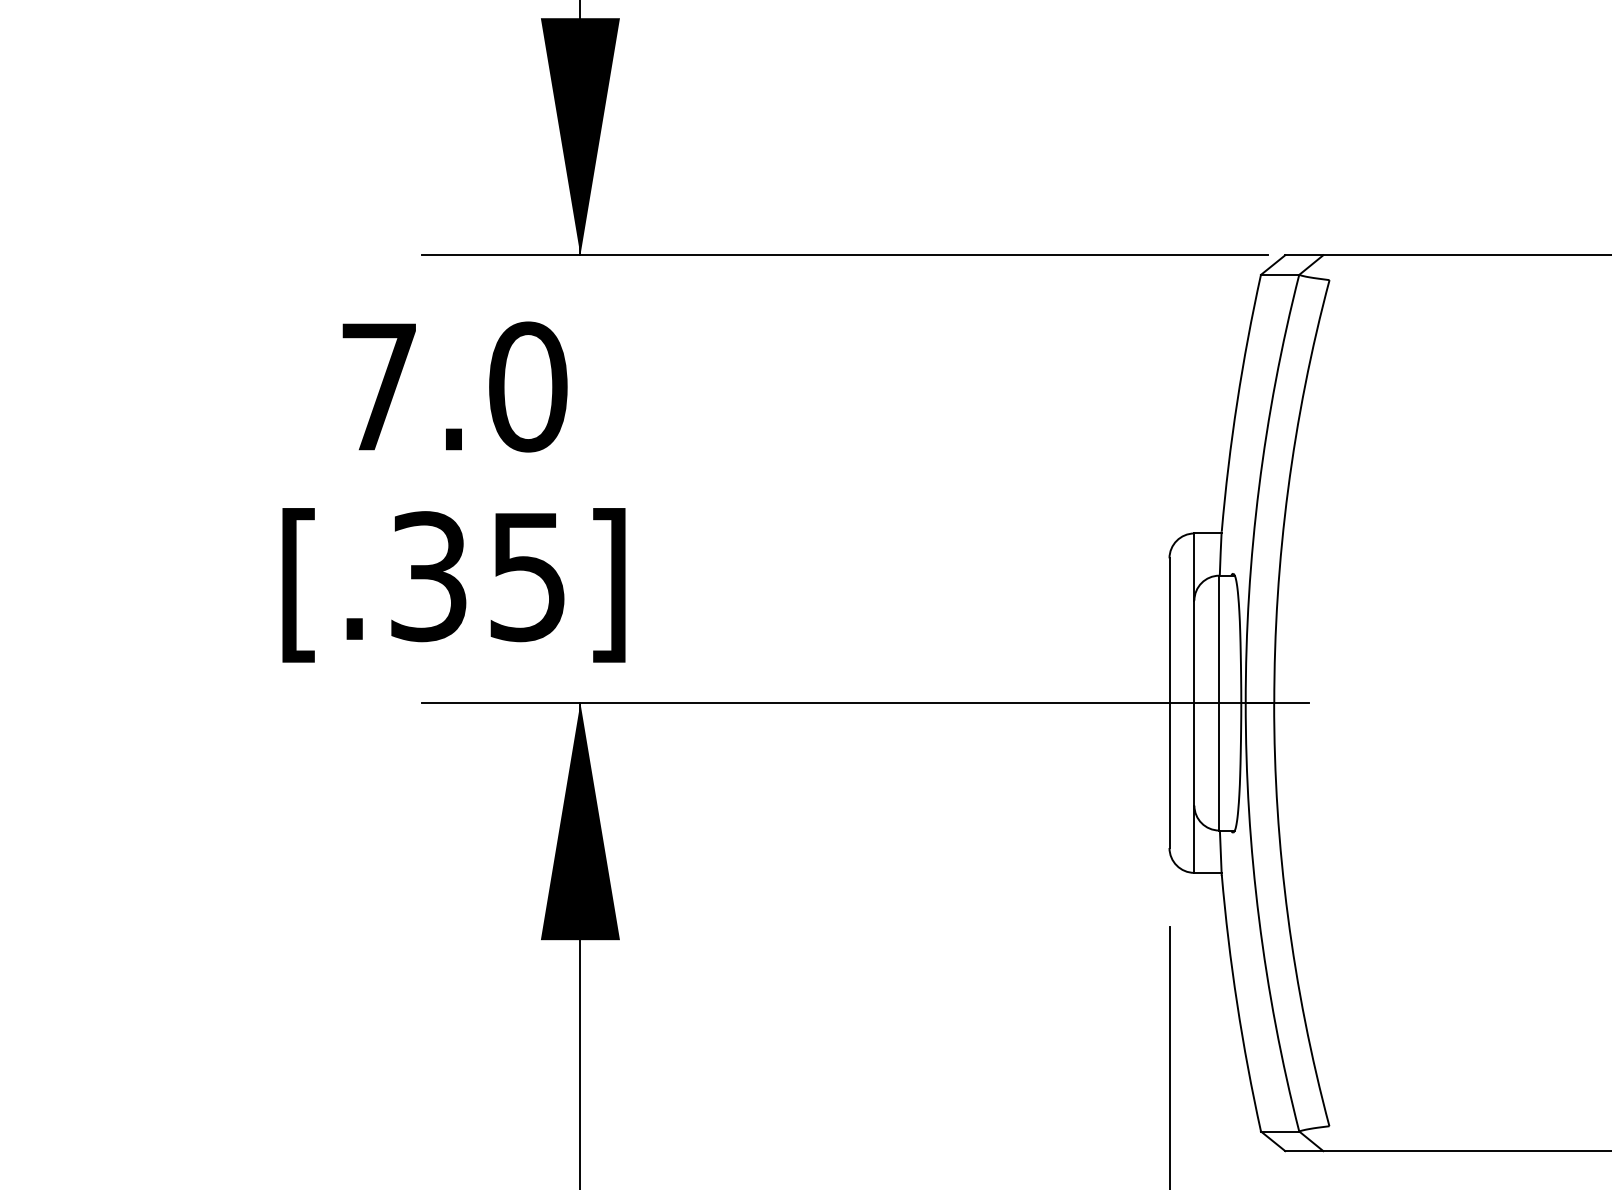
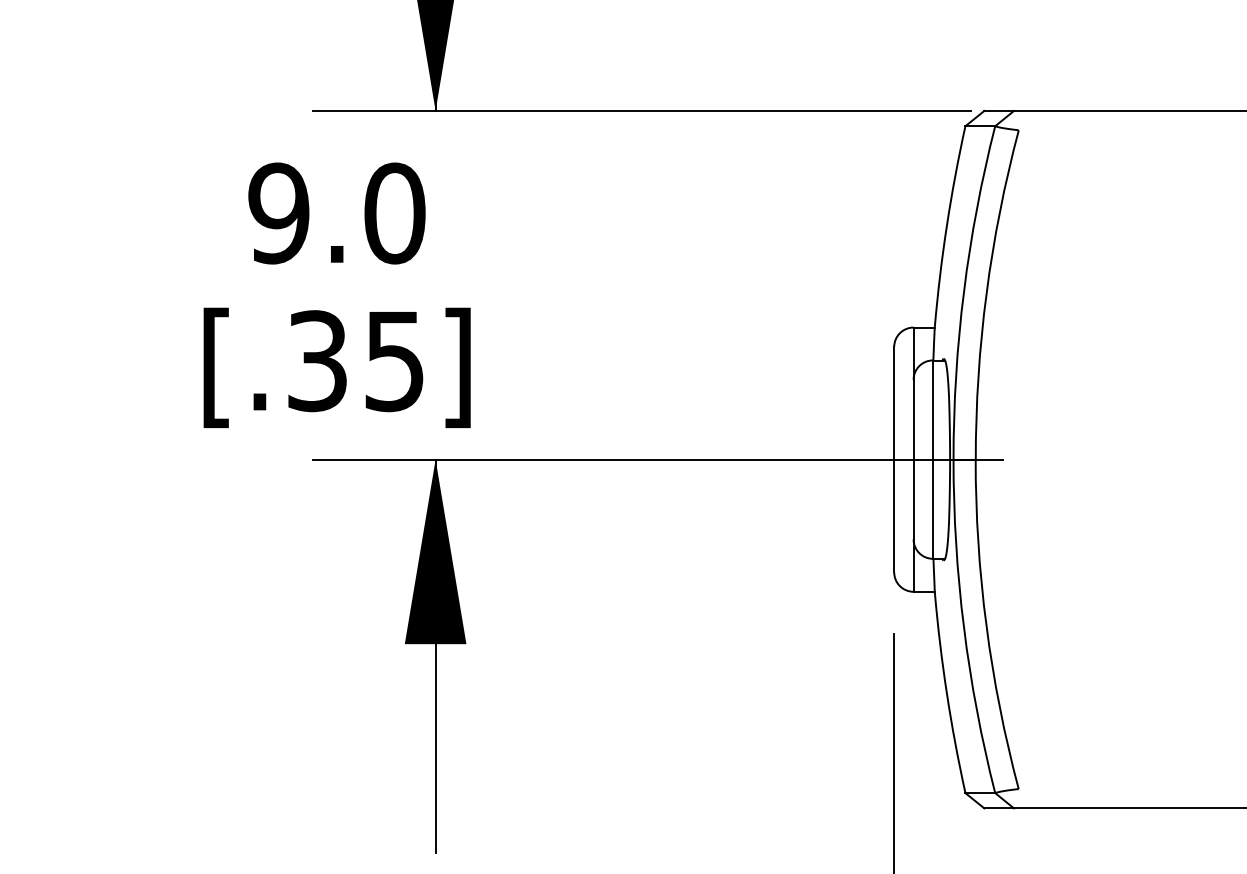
text: (378, 386) -> (278, 213), 7.0 -> 9.0

